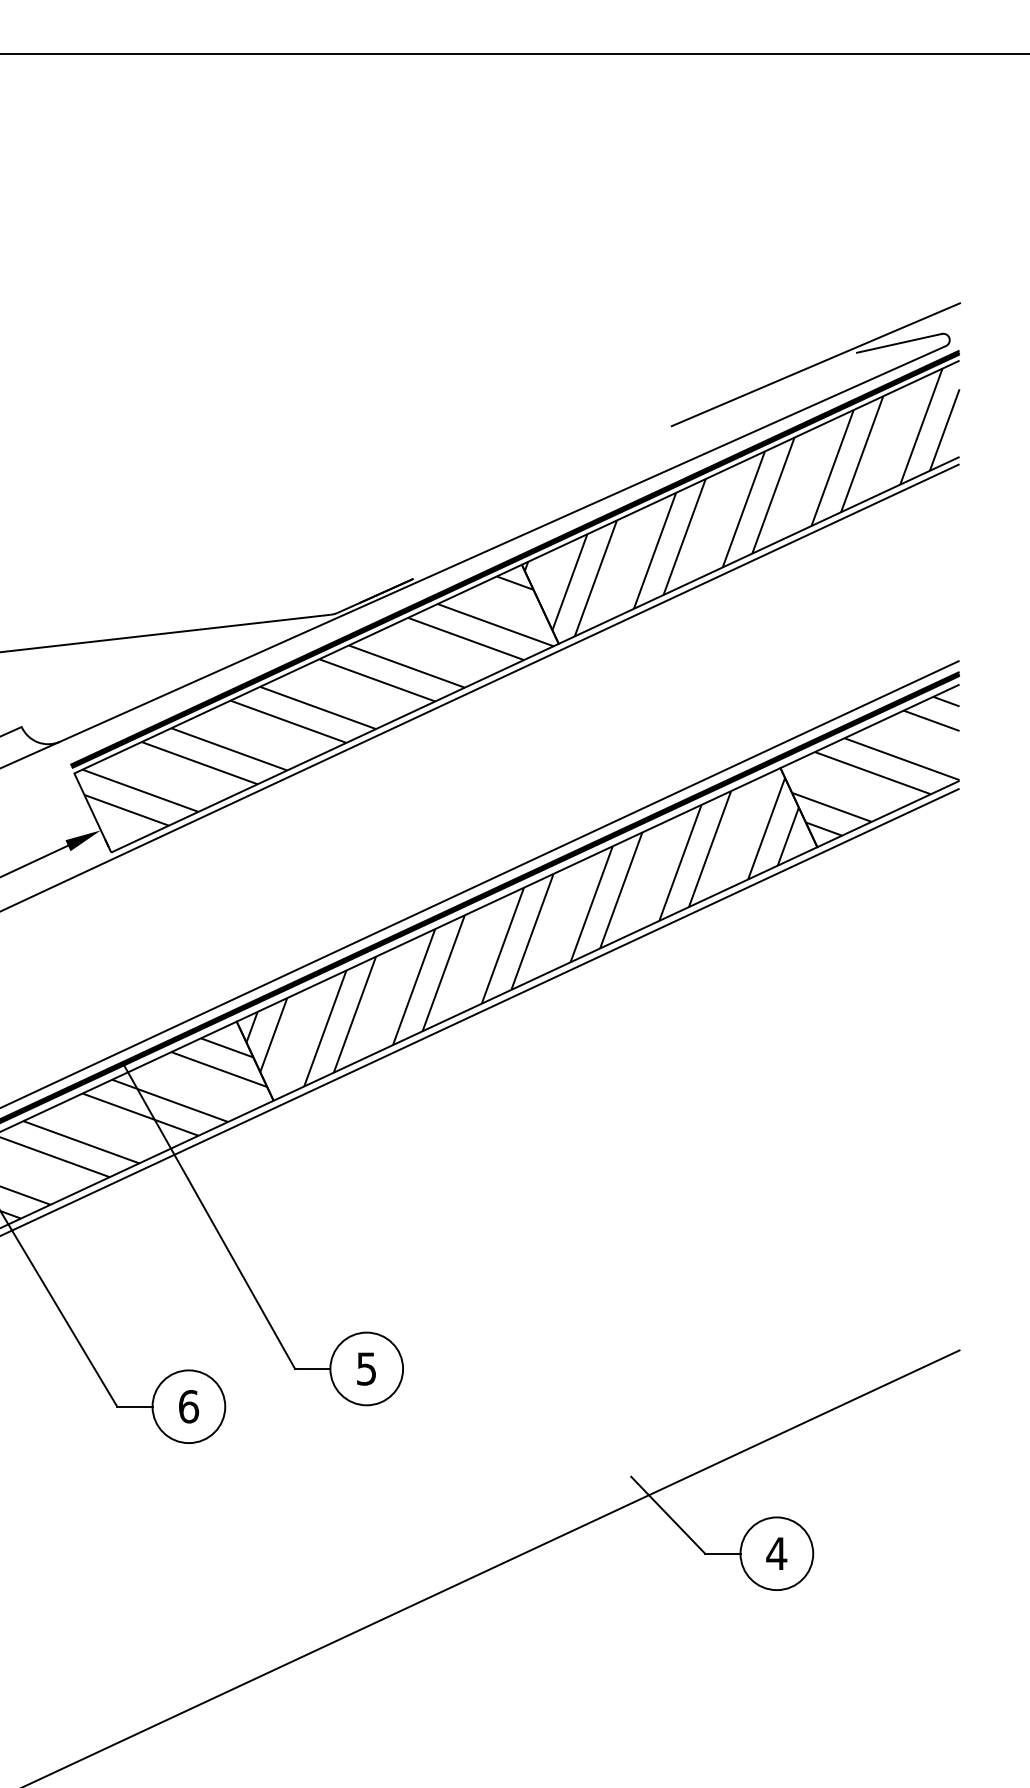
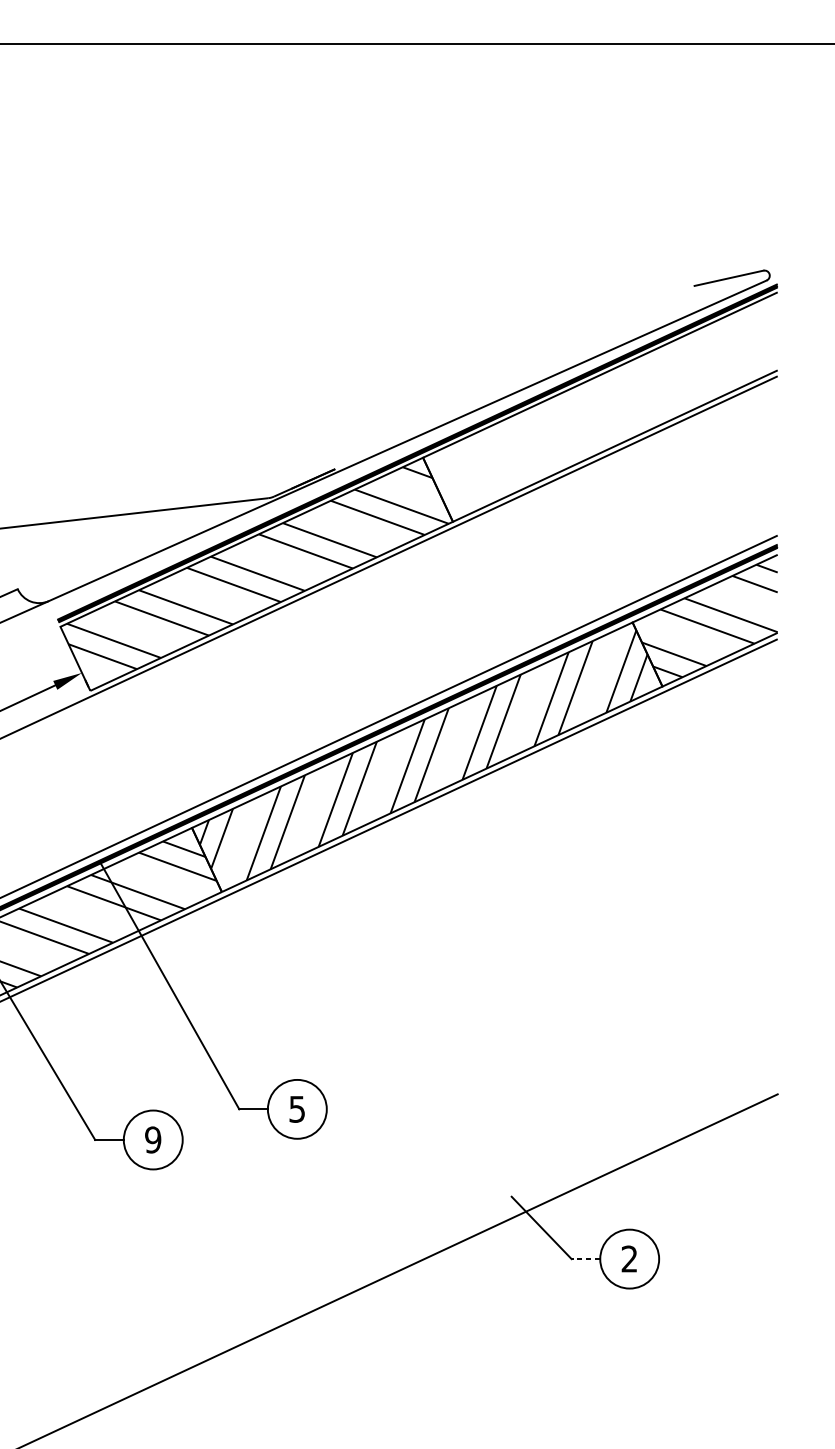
line: (815, 364) -> (660, 295), removed
hatch: (741, 502) -> (601, 407), removed
text: (188, 1406) -> (152, 1139), 6 -> 9
line: (722, 1553) -> (585, 1258), solid -> dashed
text: (776, 1553) -> (629, 1258), 4 -> 2

